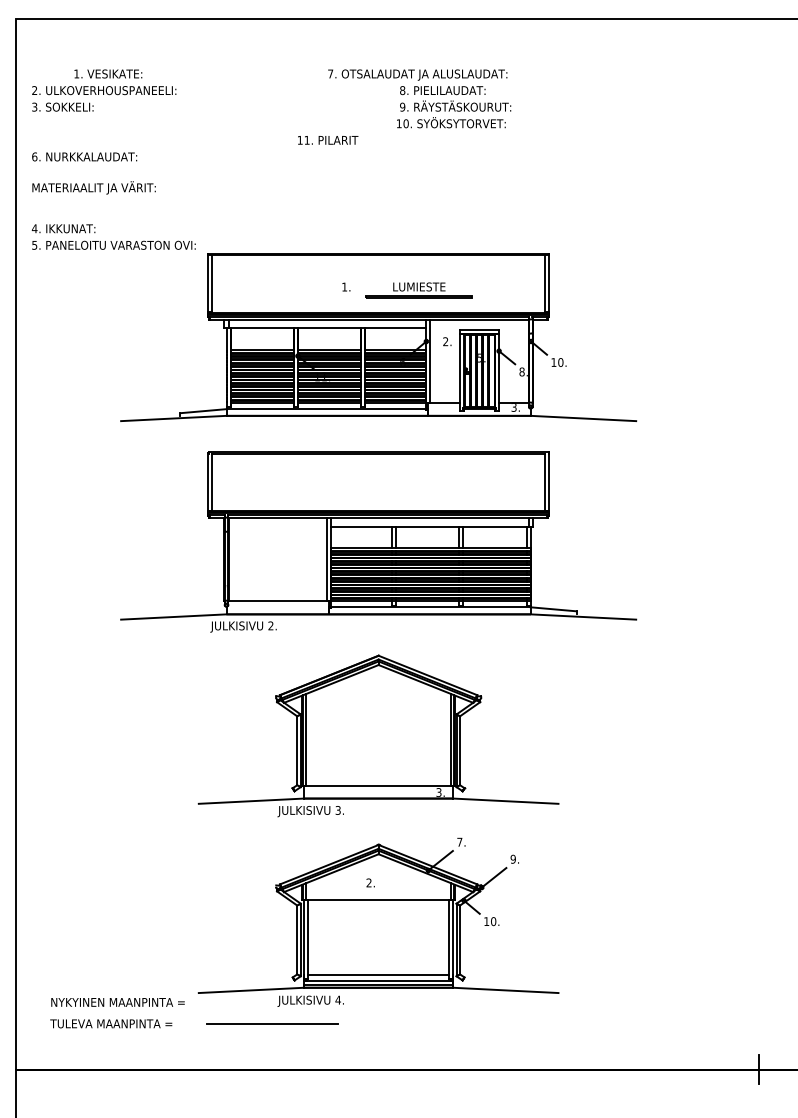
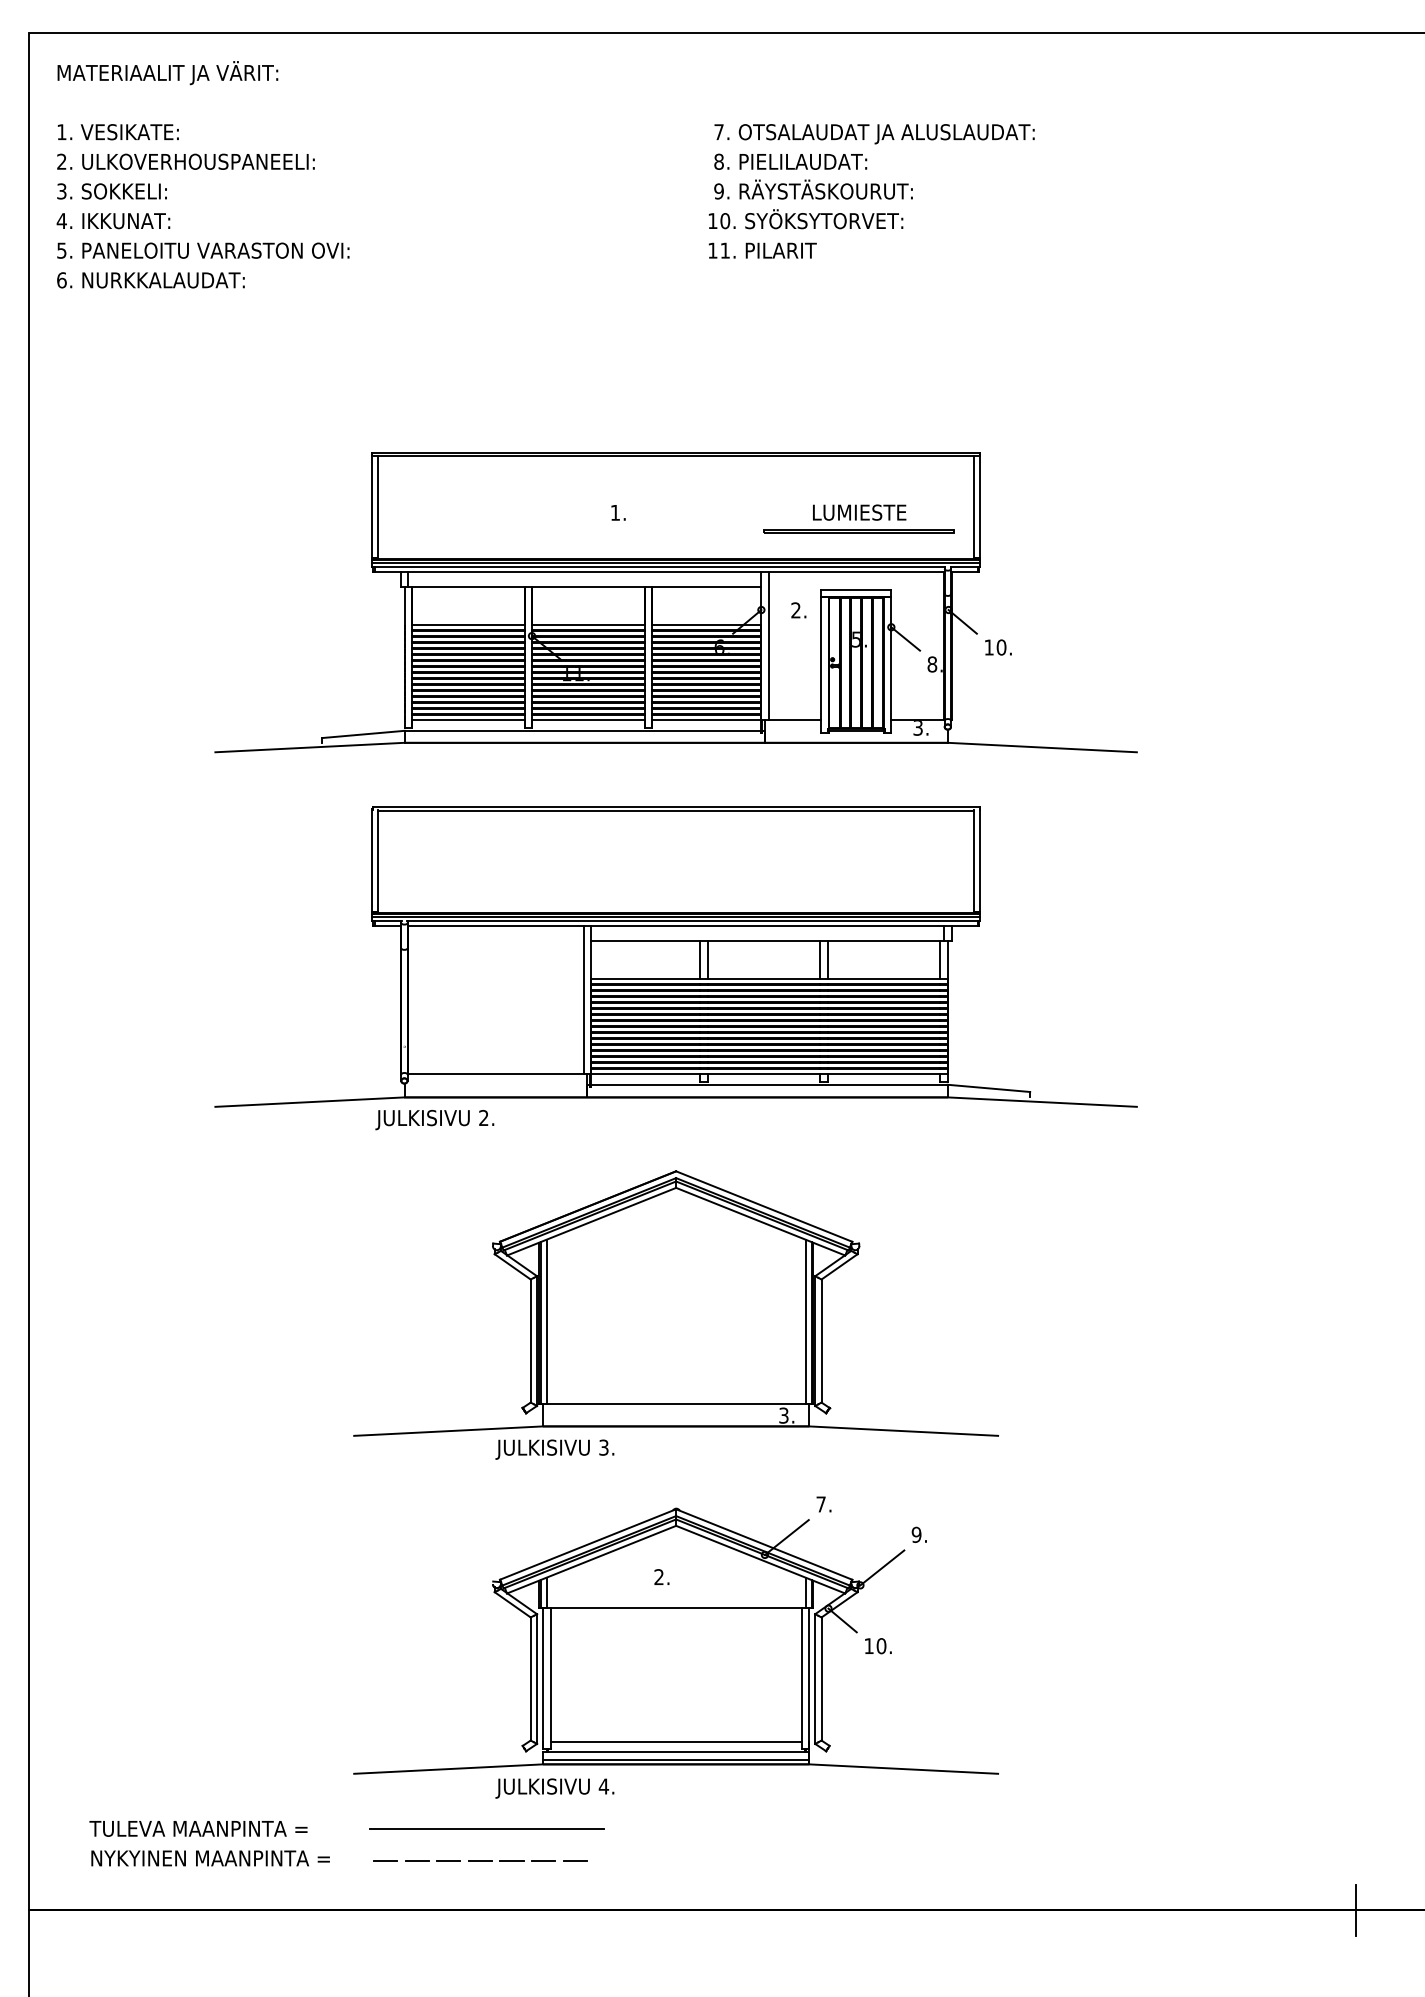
text: (108, 73) -> (118, 131), moved
text: (417, 74) -> (874, 133), moved
text: (328, 140) -> (763, 250), moved
text: (93, 187) -> (166, 72), moved
text: (113, 236) -> (202, 234), moved
part: (418, 290) -> (858, 518), moved
text: (117, 1002) -> (209, 1858), moved
line: (268, 1041) -> (479, 1860), added

